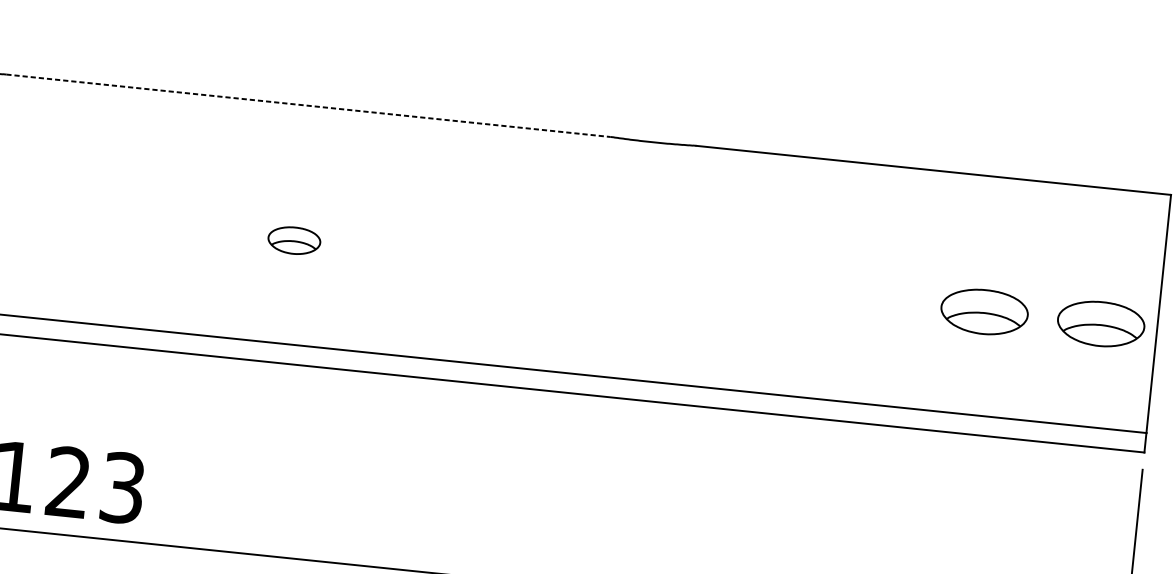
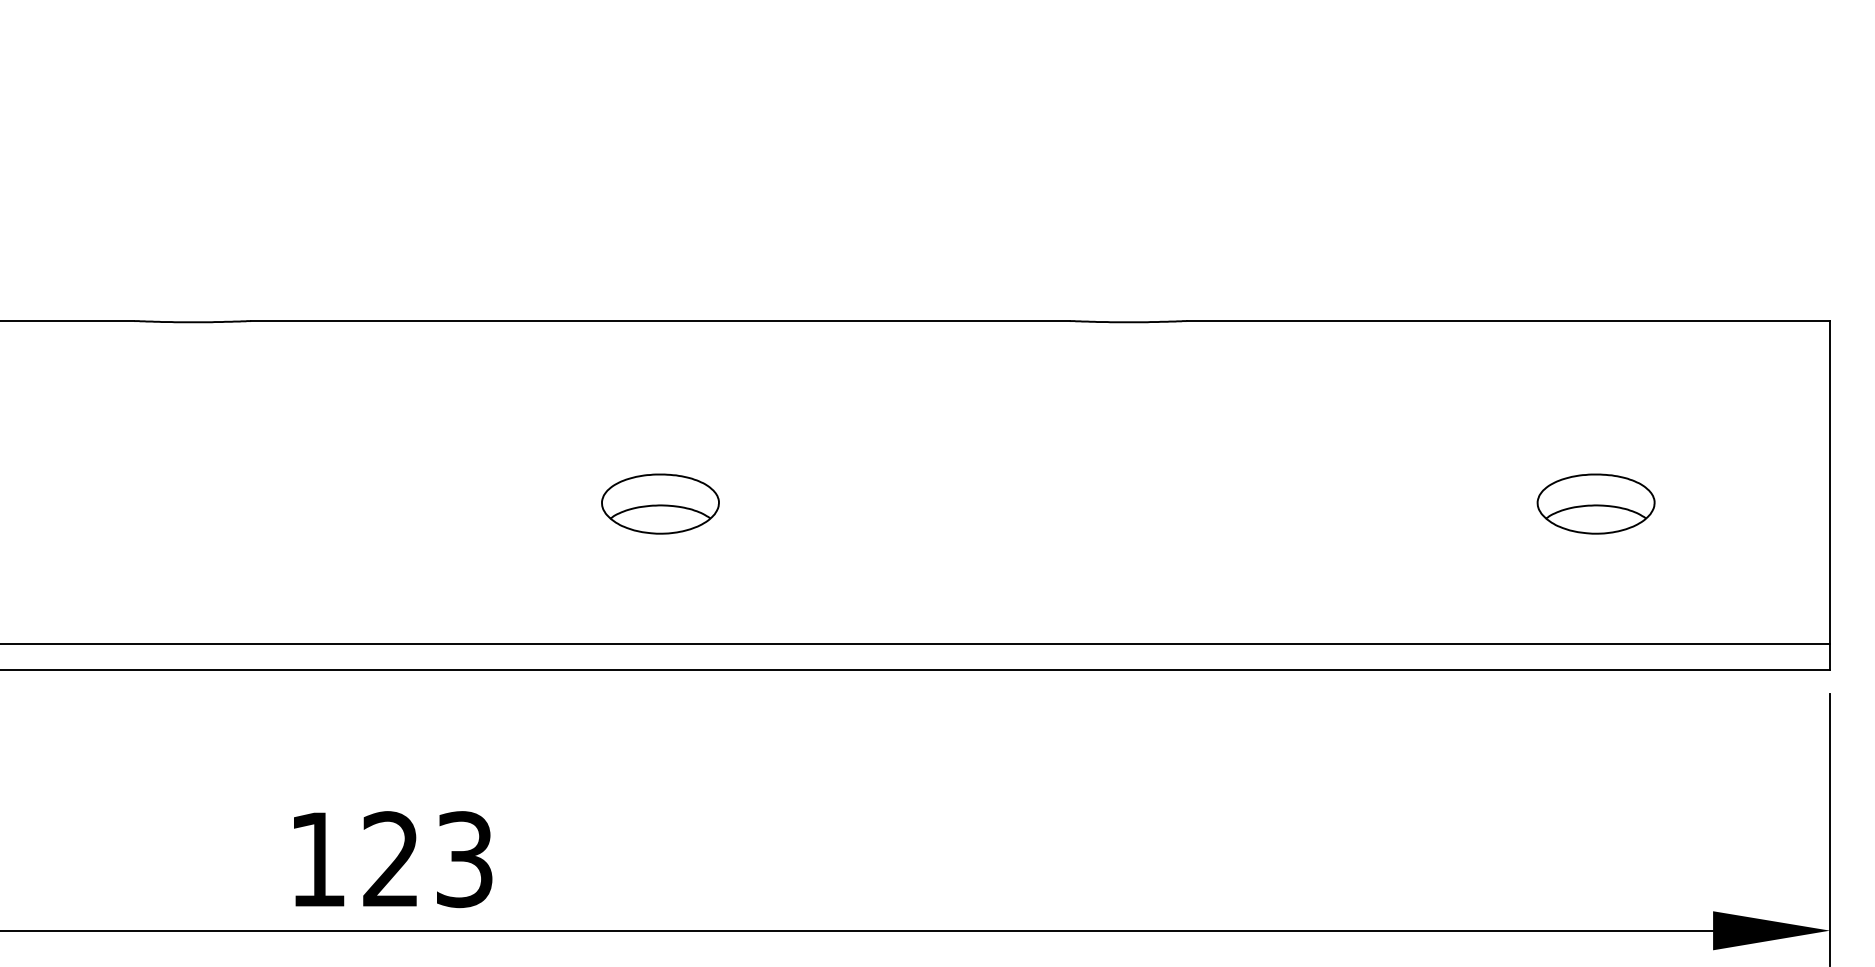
line: (308, 106) -> (660, 321), dashed -> solid
part: (294, 240) -> (660, 503), size x1.67
part: (1100, 323) -> (1753, 503), removed

